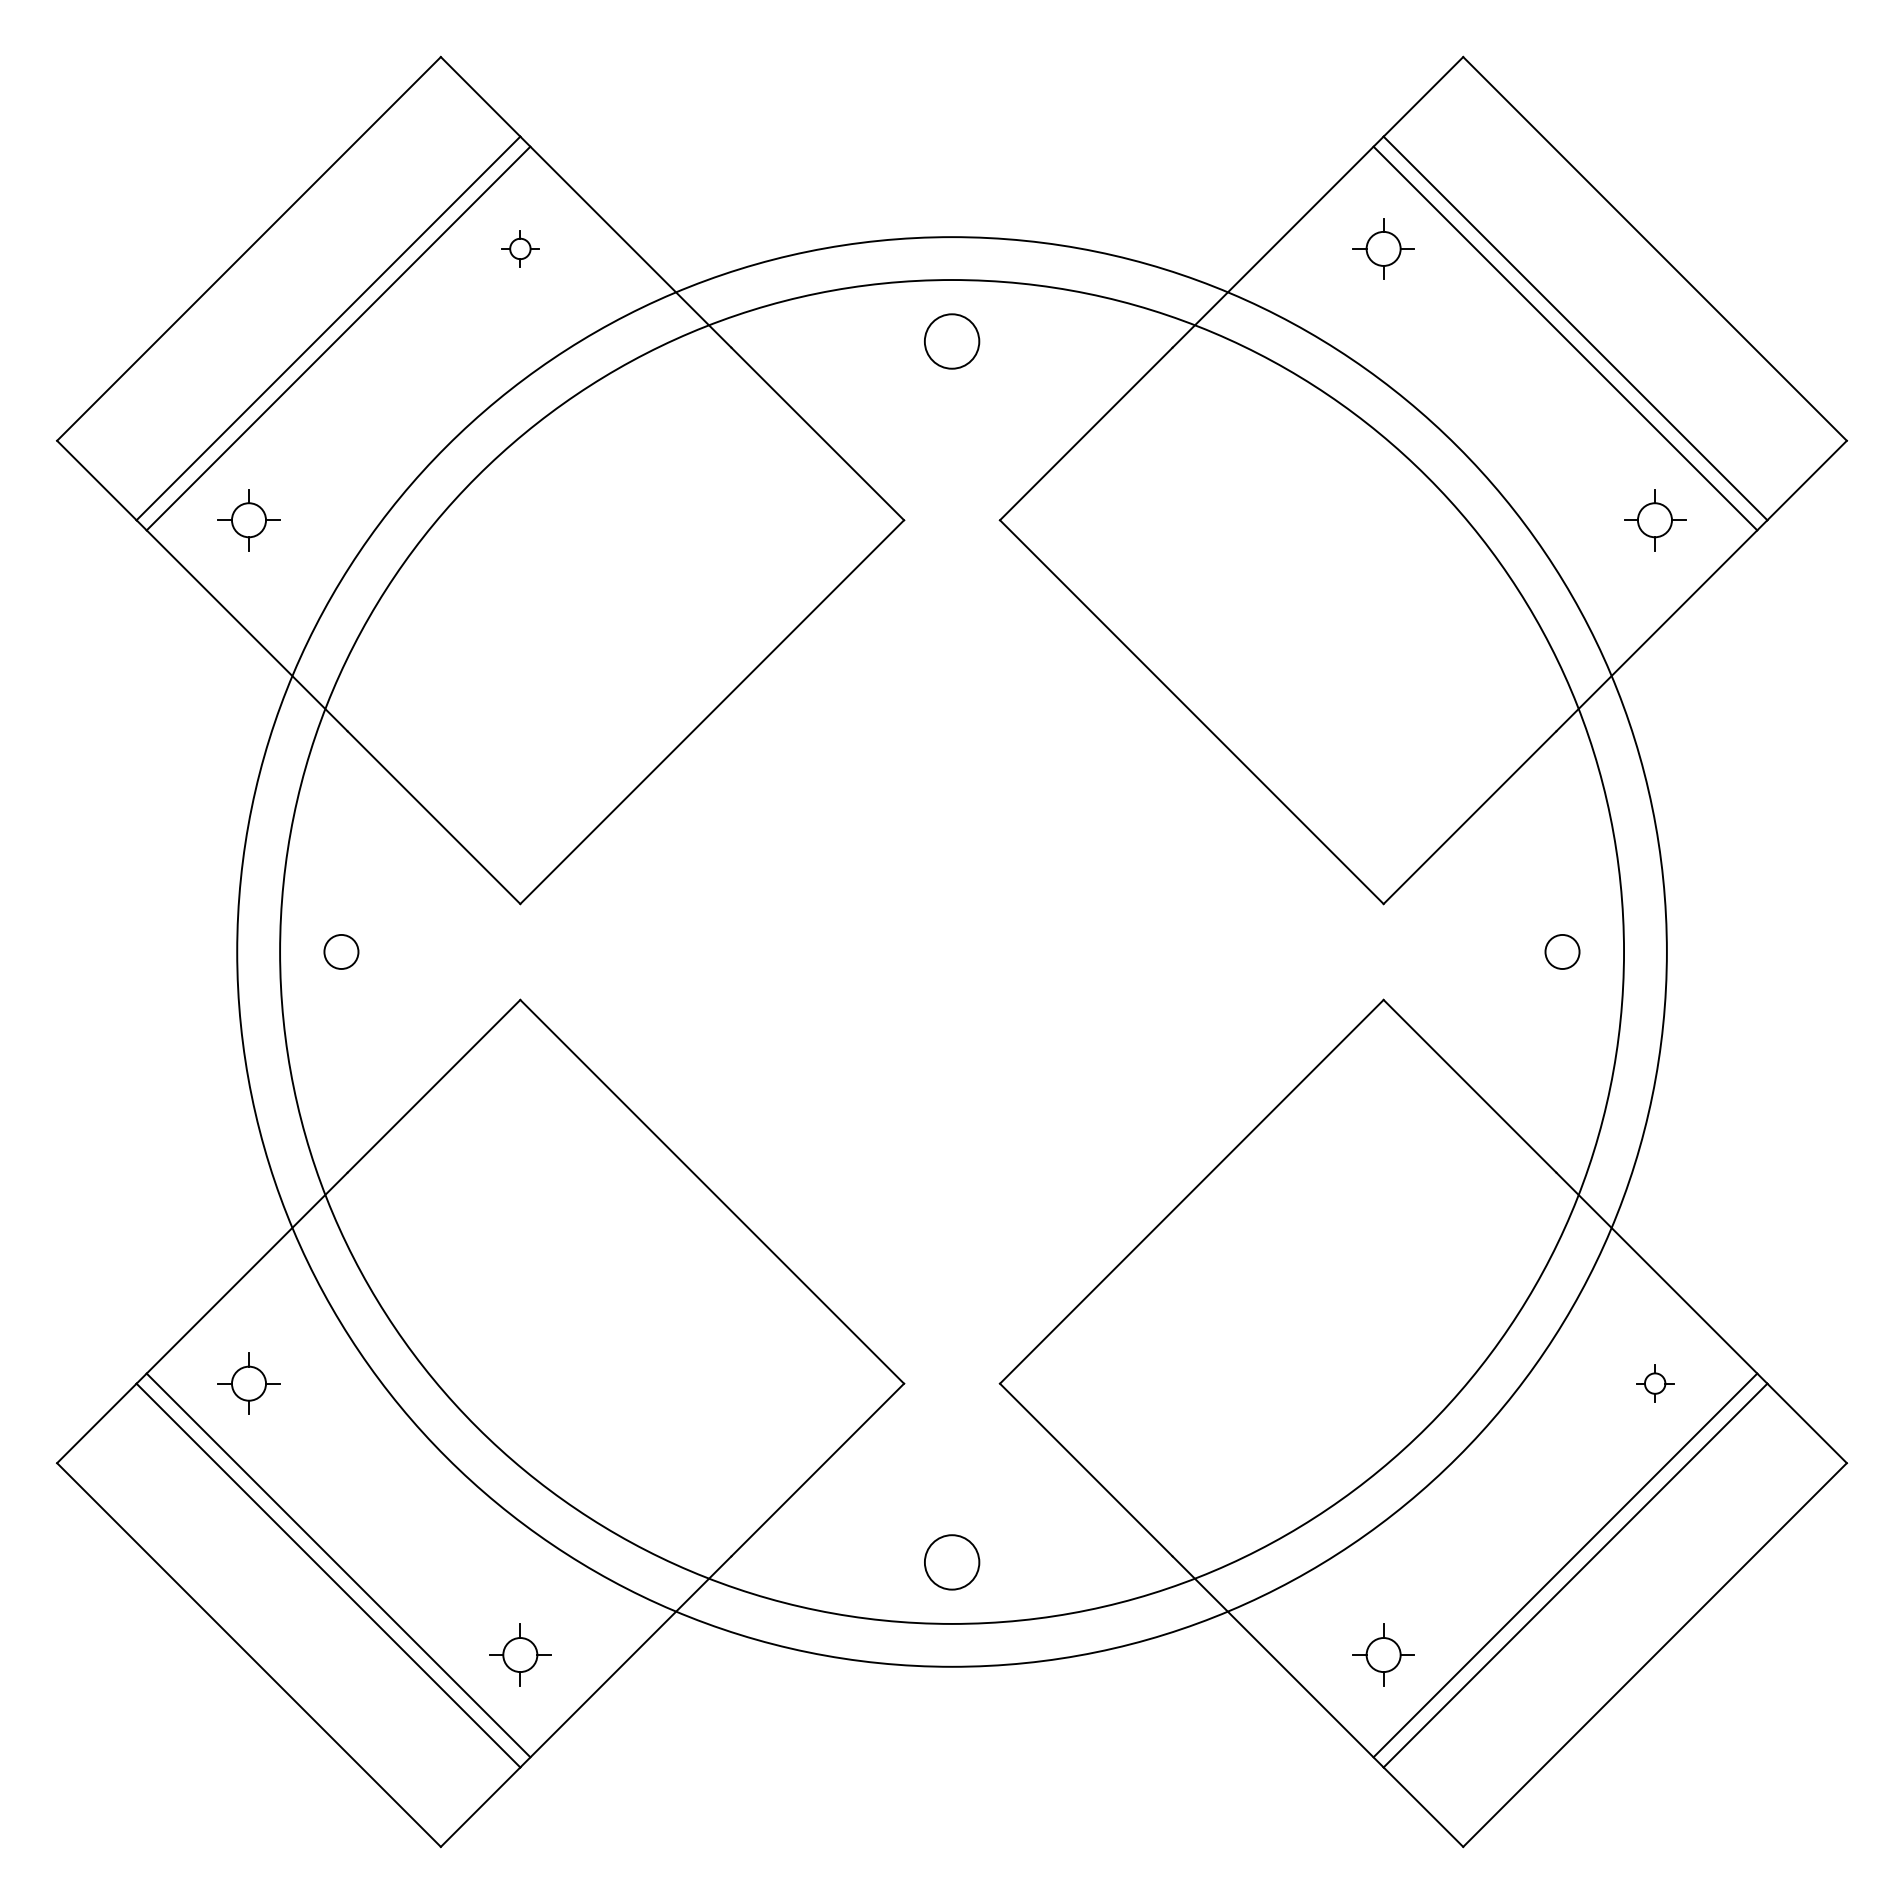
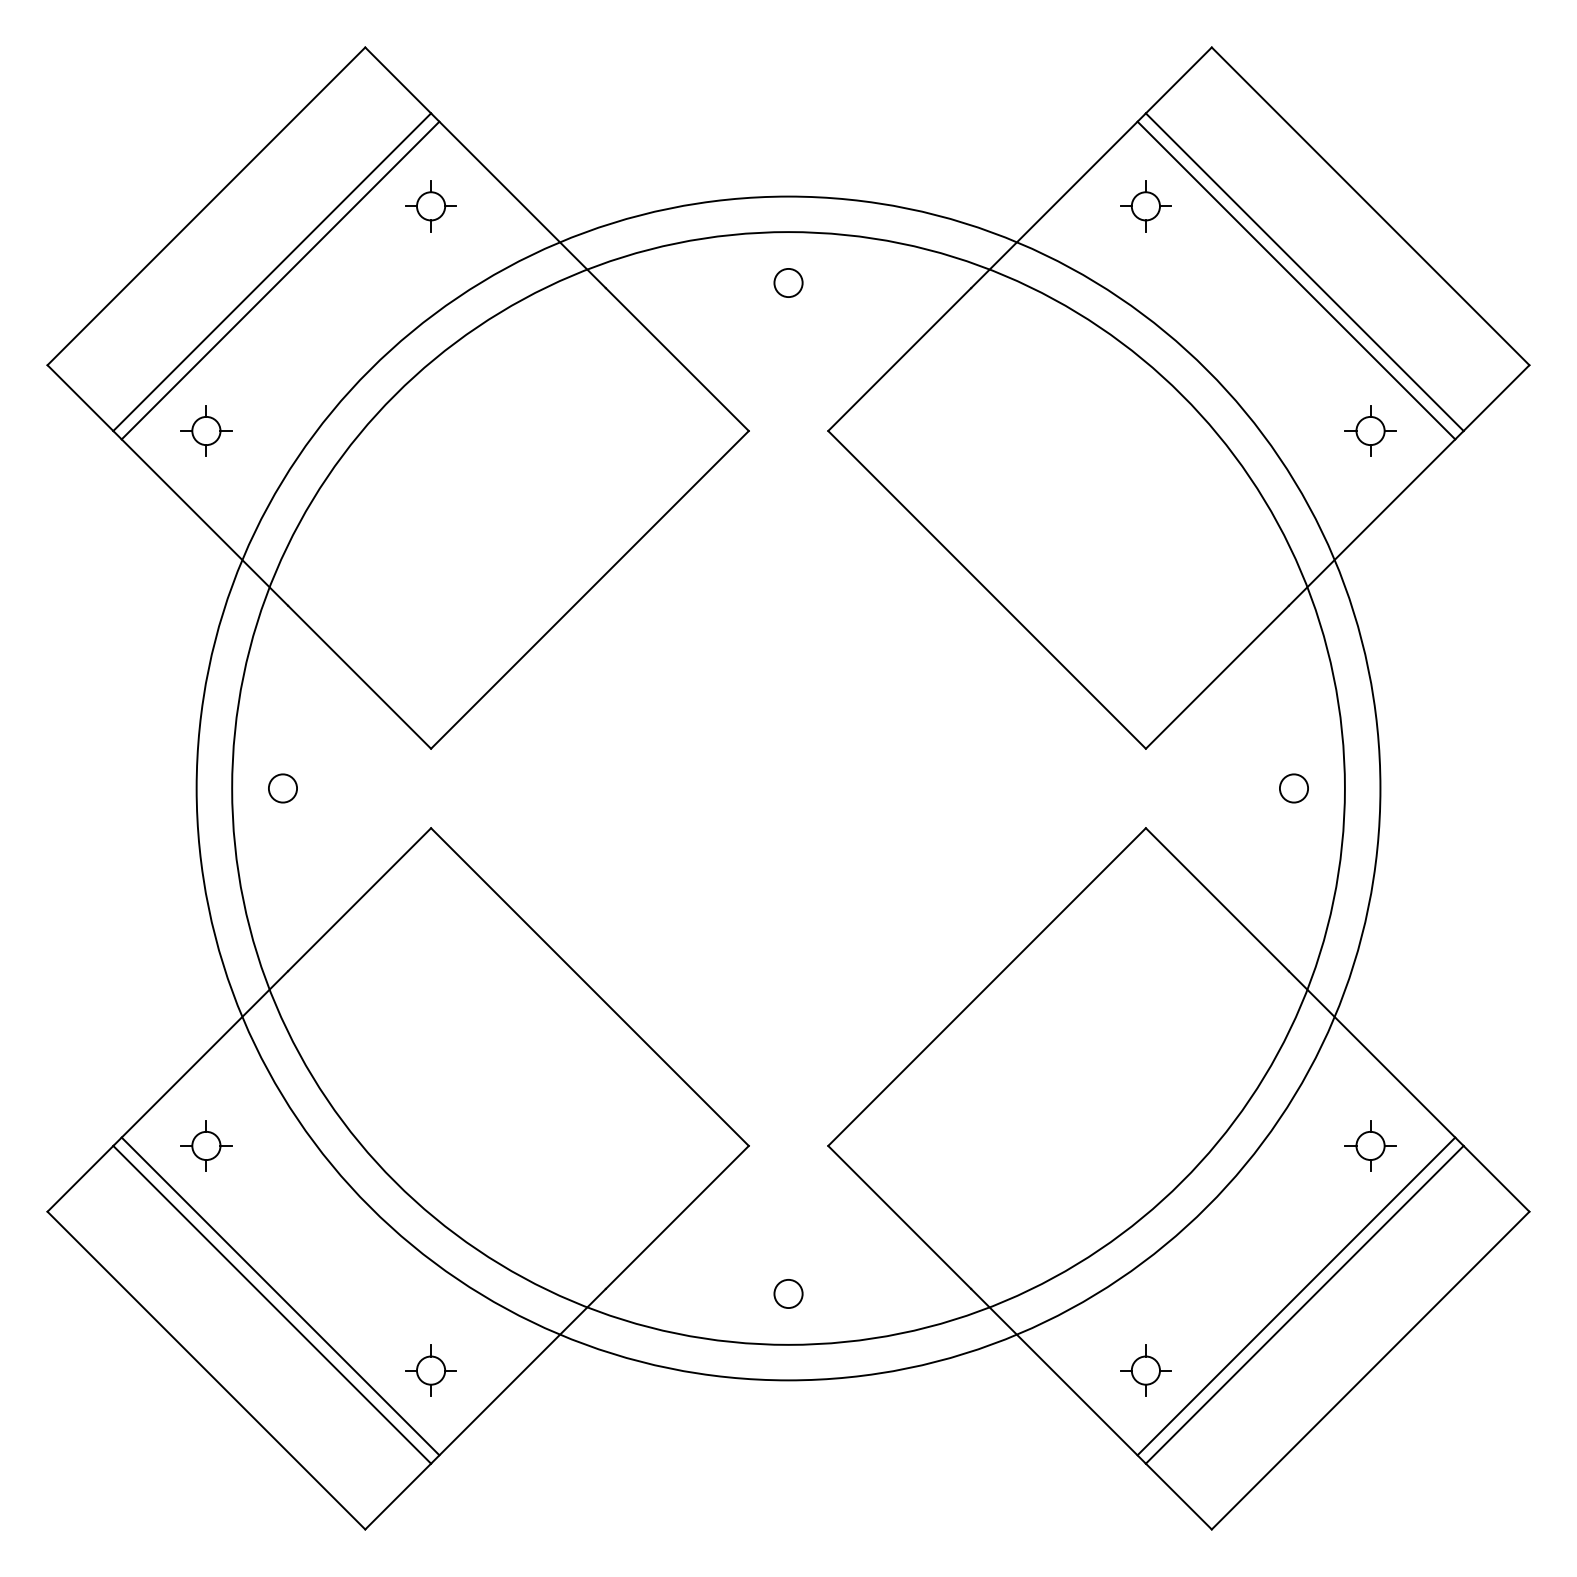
part: (520, 248) -> (431, 206), size x1.67
circle: (952, 341) -> (788, 283), size x0.62
part: (1655, 1383) -> (1370, 1145), size x1.67
circle: (951, 1562) -> (788, 1293), size x0.62

